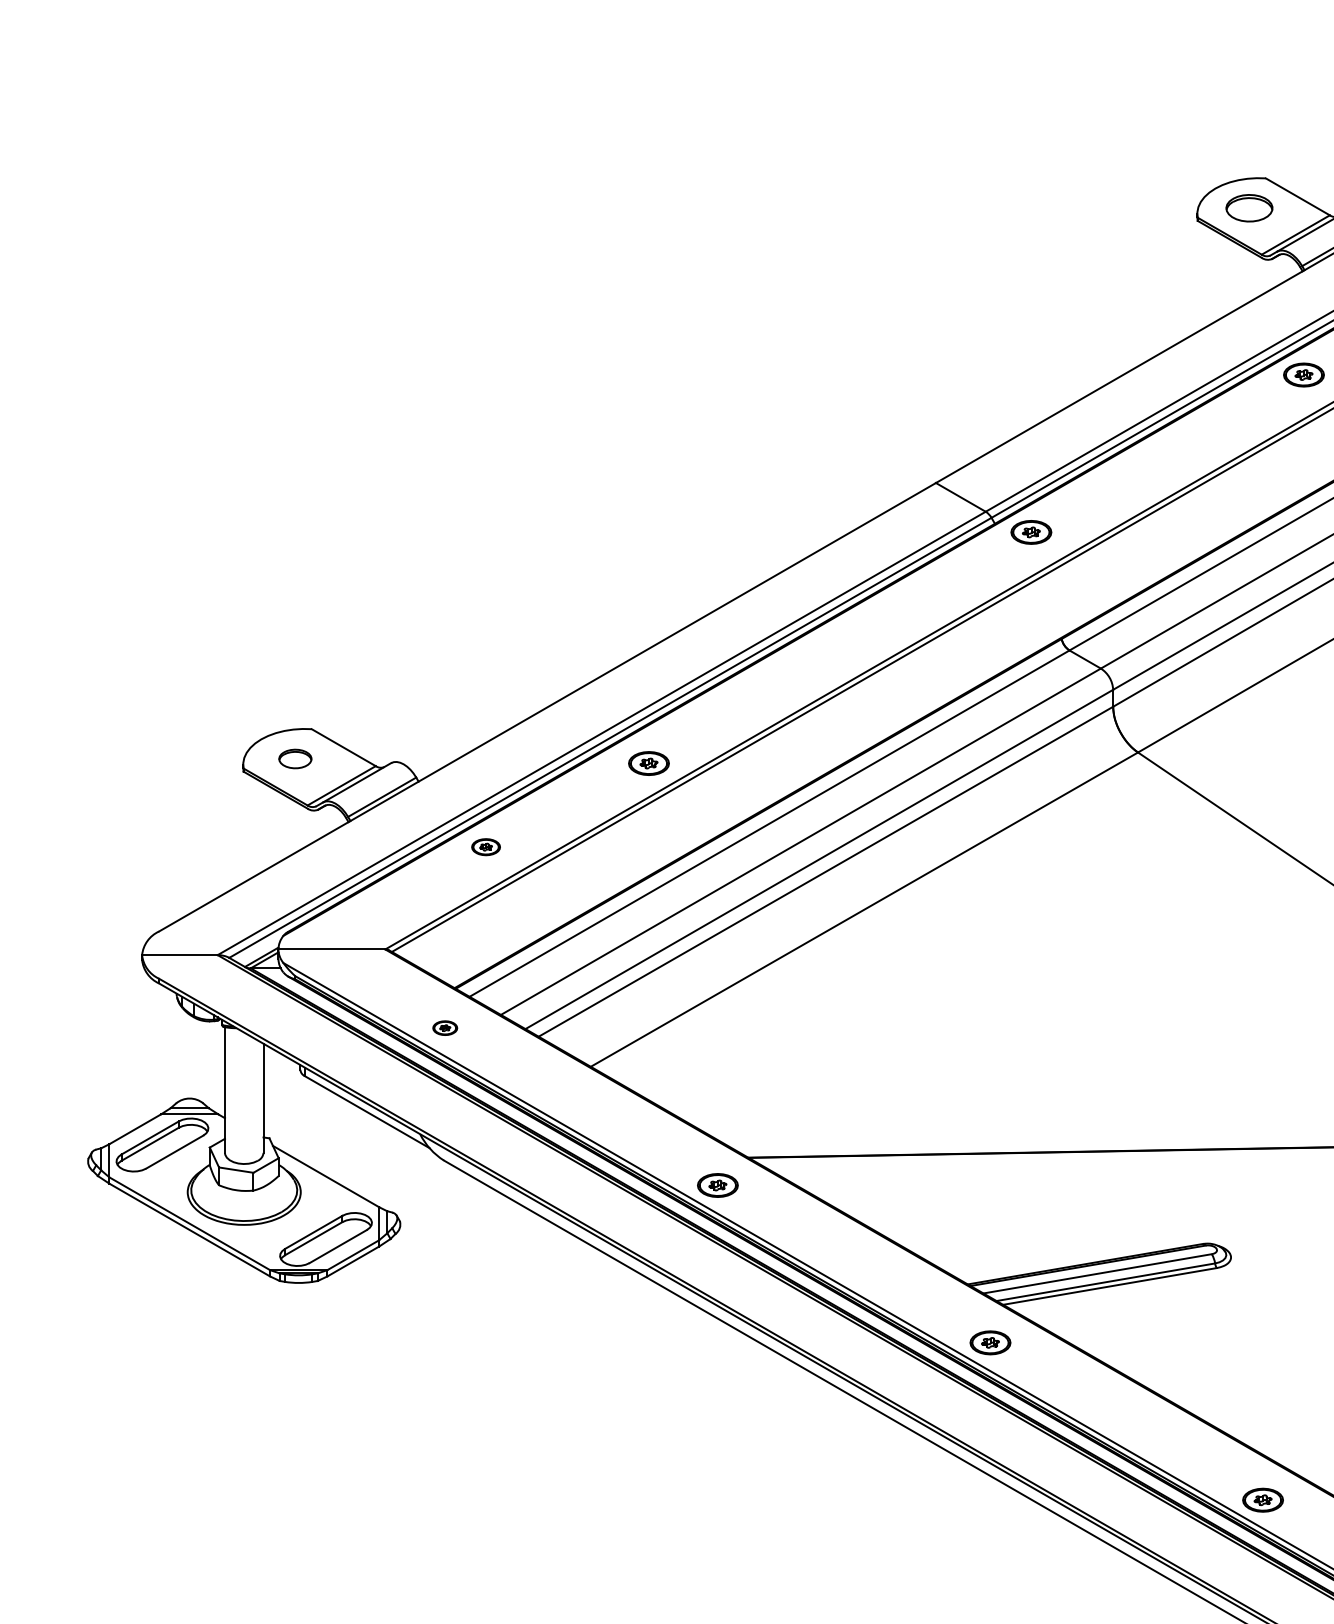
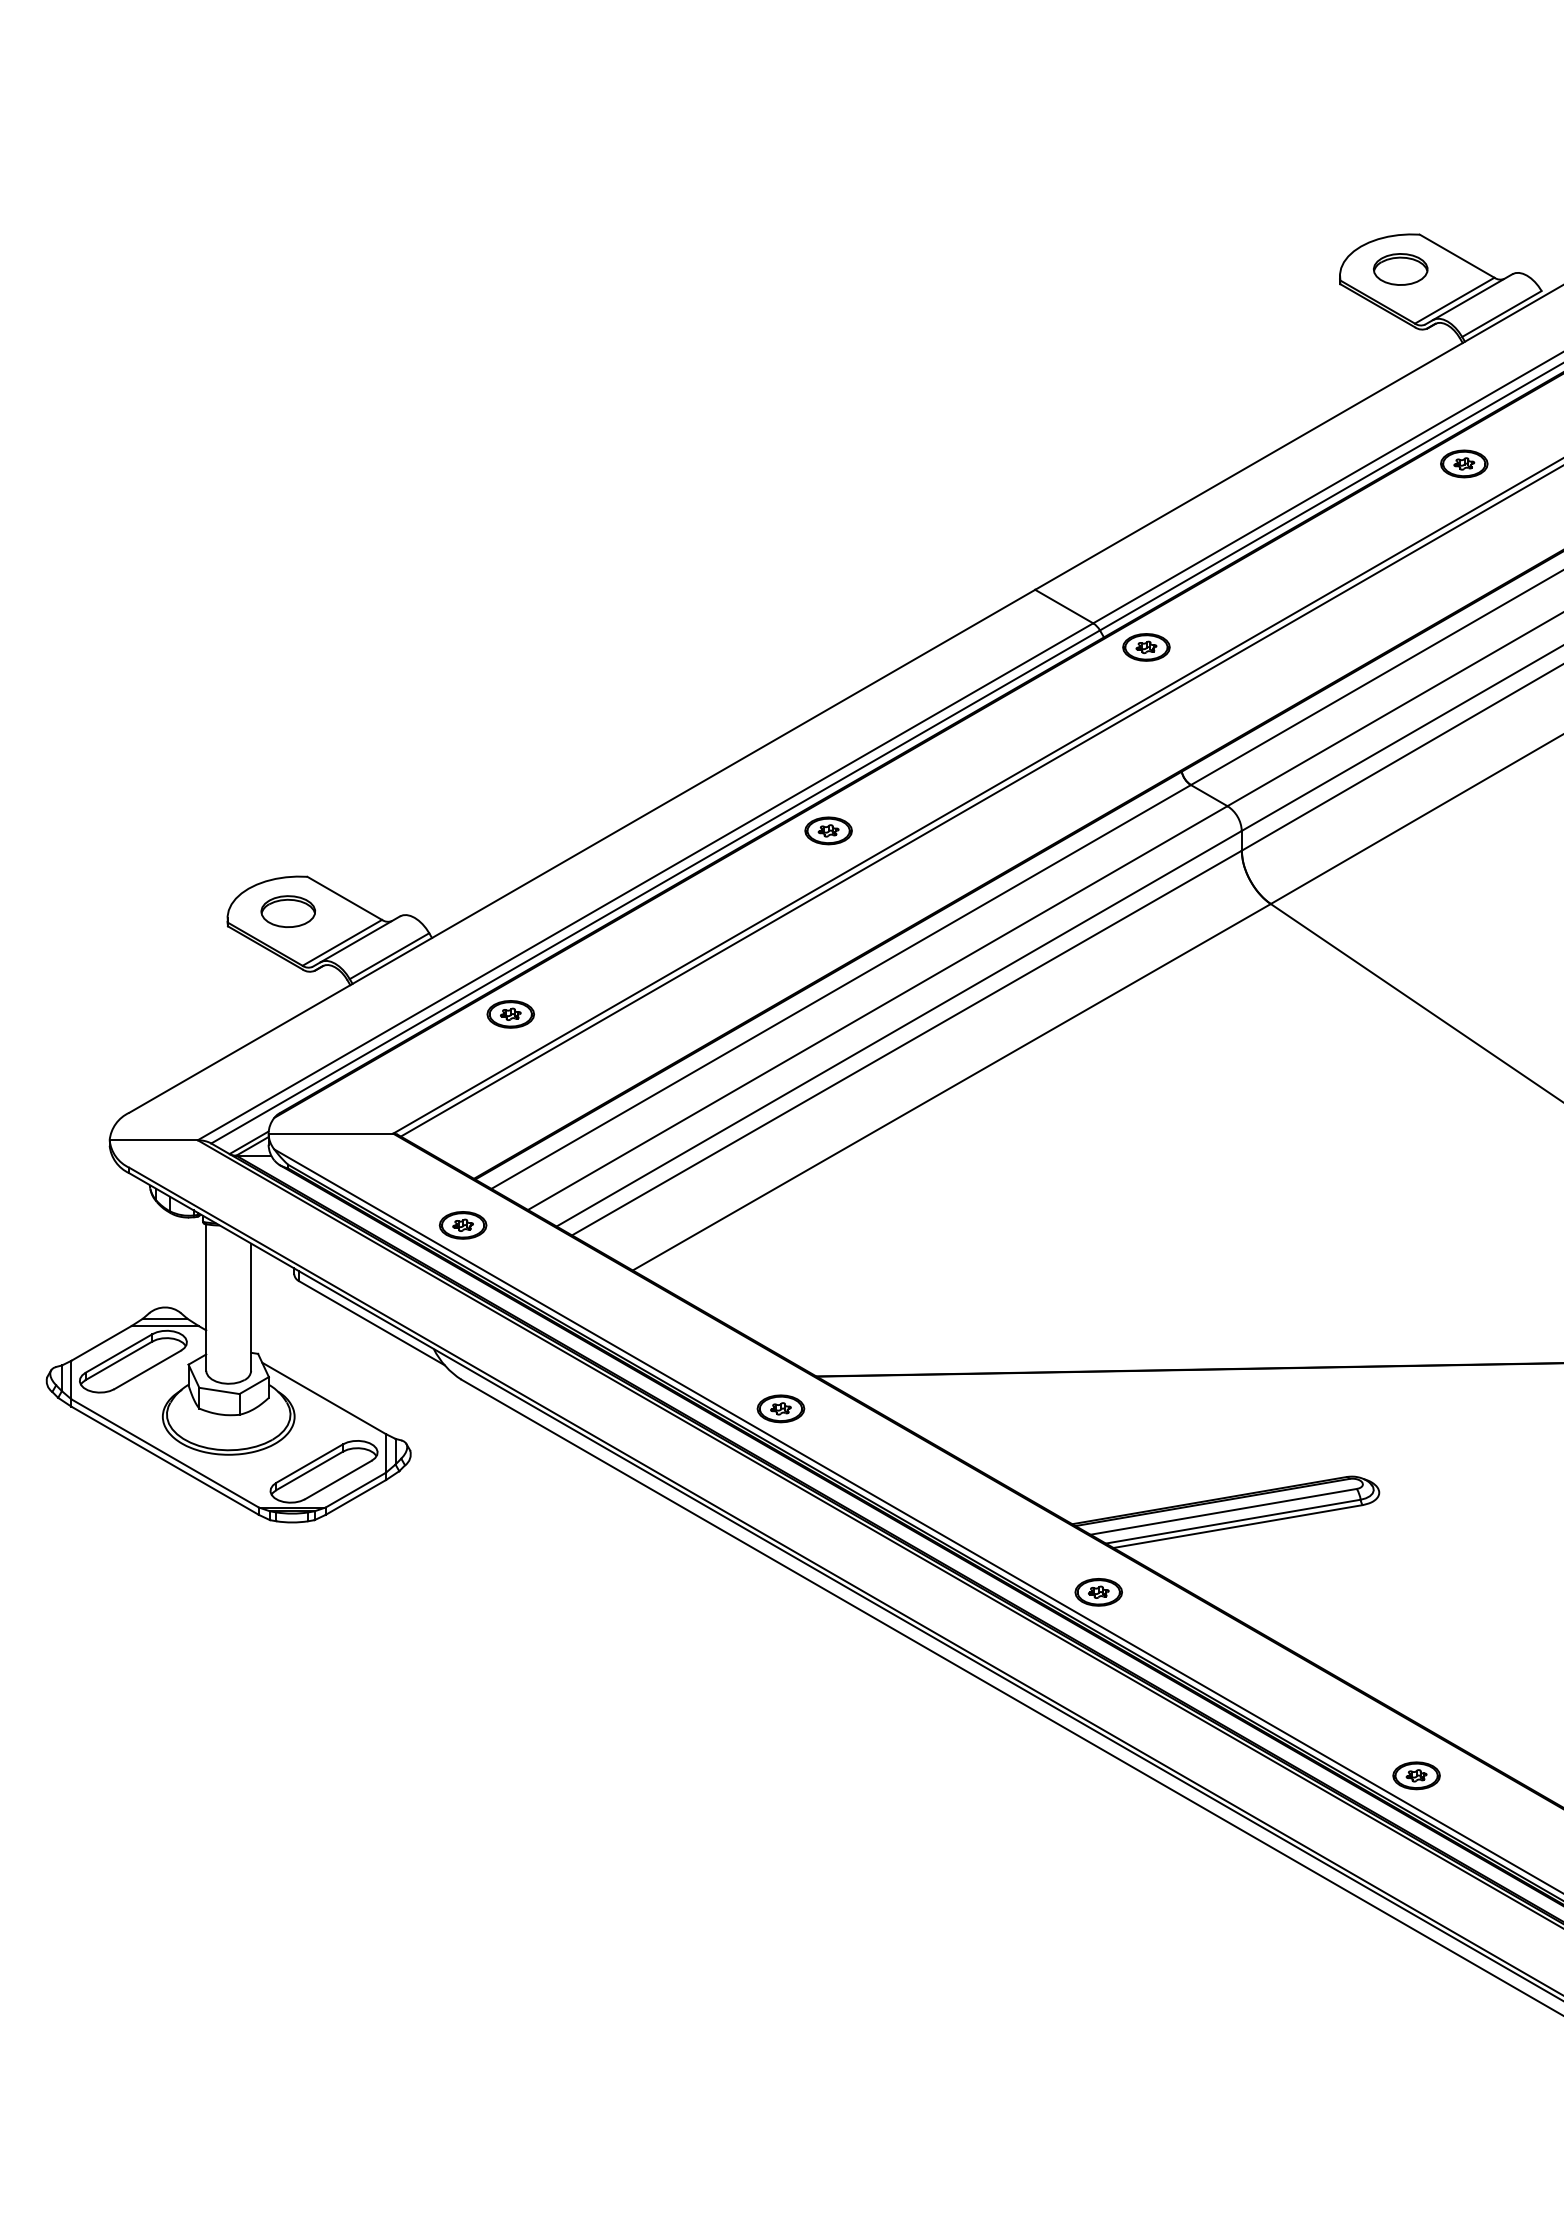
part: (295, 758) -> (288, 911), size x1.43
part: (648, 763) -> (828, 830), moved
part: (485, 847) -> (510, 1014), size x1.43
part: (444, 1028) -> (462, 1225), size x1.67

